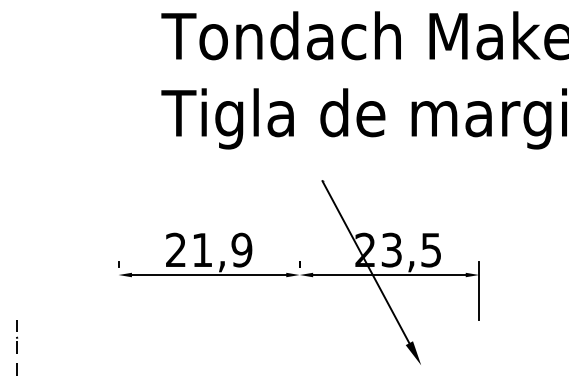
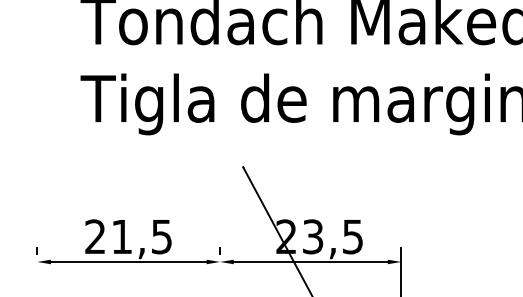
text: (241, 249) -> (161, 236), 21,9 -> 21,5

